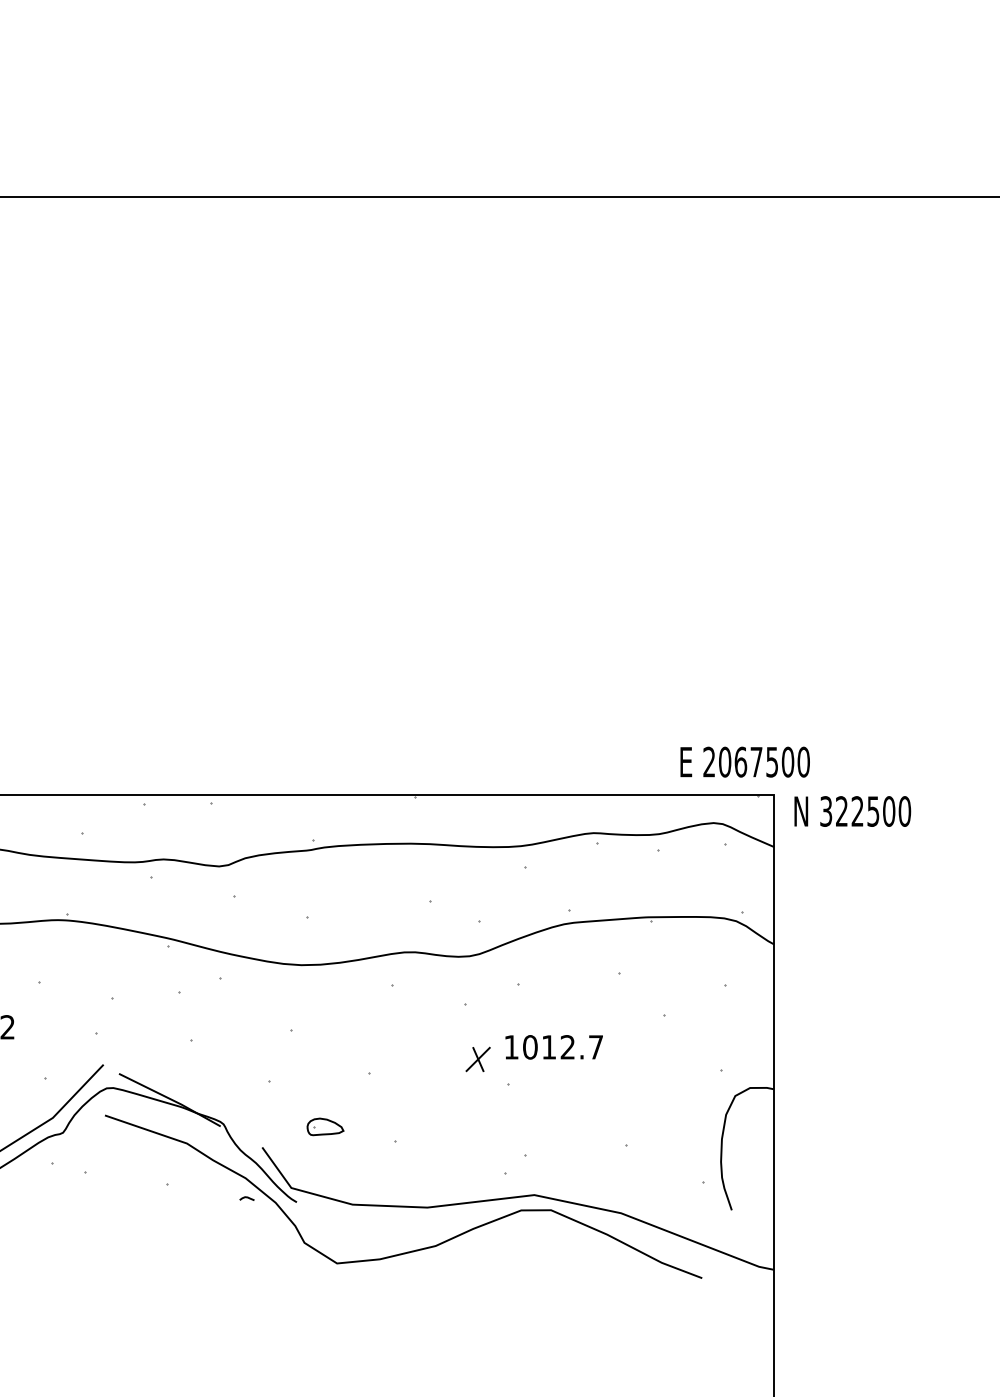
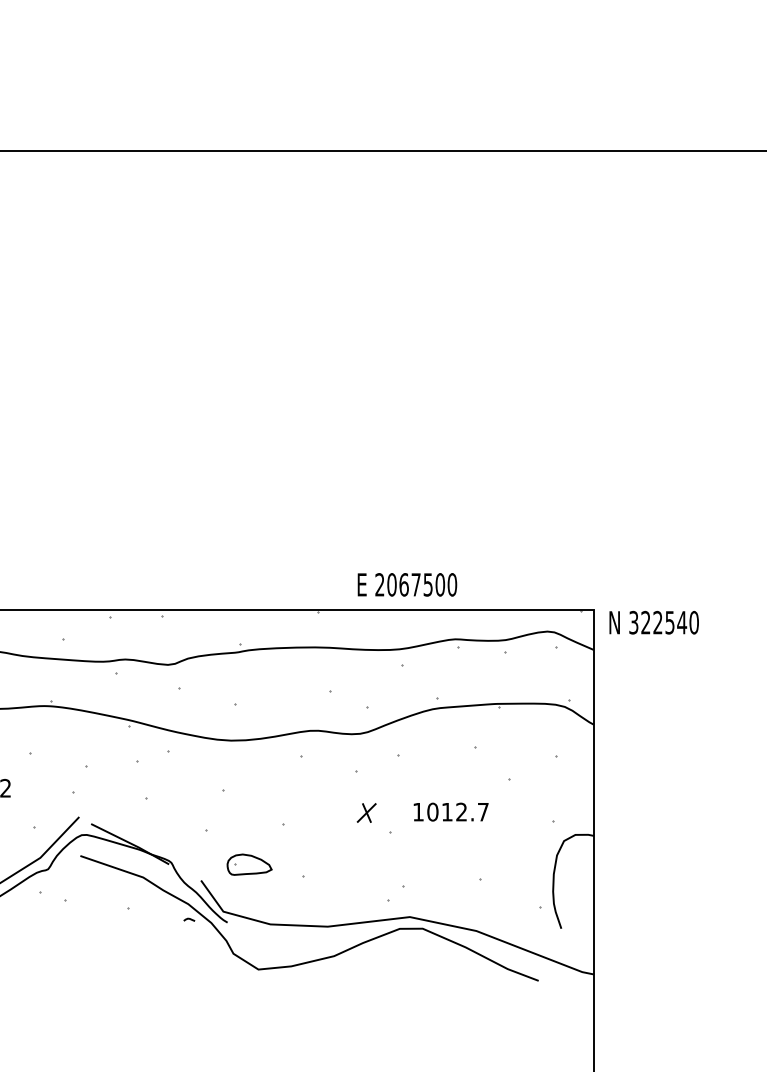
text: (744, 761) -> (406, 584), moved
text: (888, 811) -> (681, 622), 322500 -> 322540
text: (553, 1047) -> (450, 812), moved
part: (325, 1126) -> (249, 864), size x1.6

